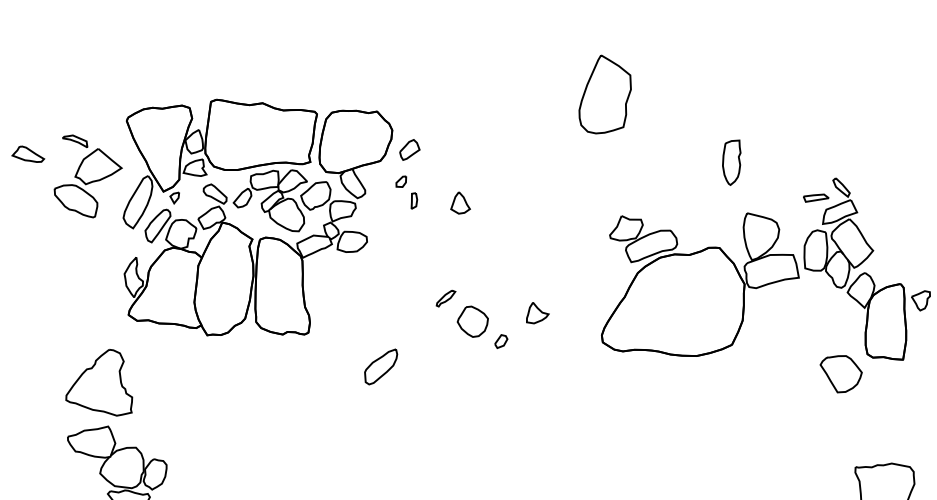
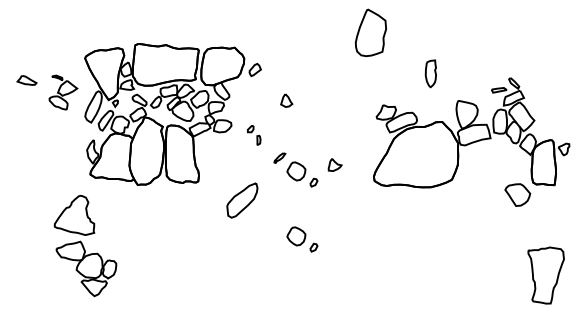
part: (730, 162) -> (430, 73), moved
part: (88, 176) -> (63, 92), size x0.7
part: (405, 192) -> (253, 135), moved
part: (381, 365) -> (242, 199), size x1.6
part: (479, 435) -> (302, 239), added

